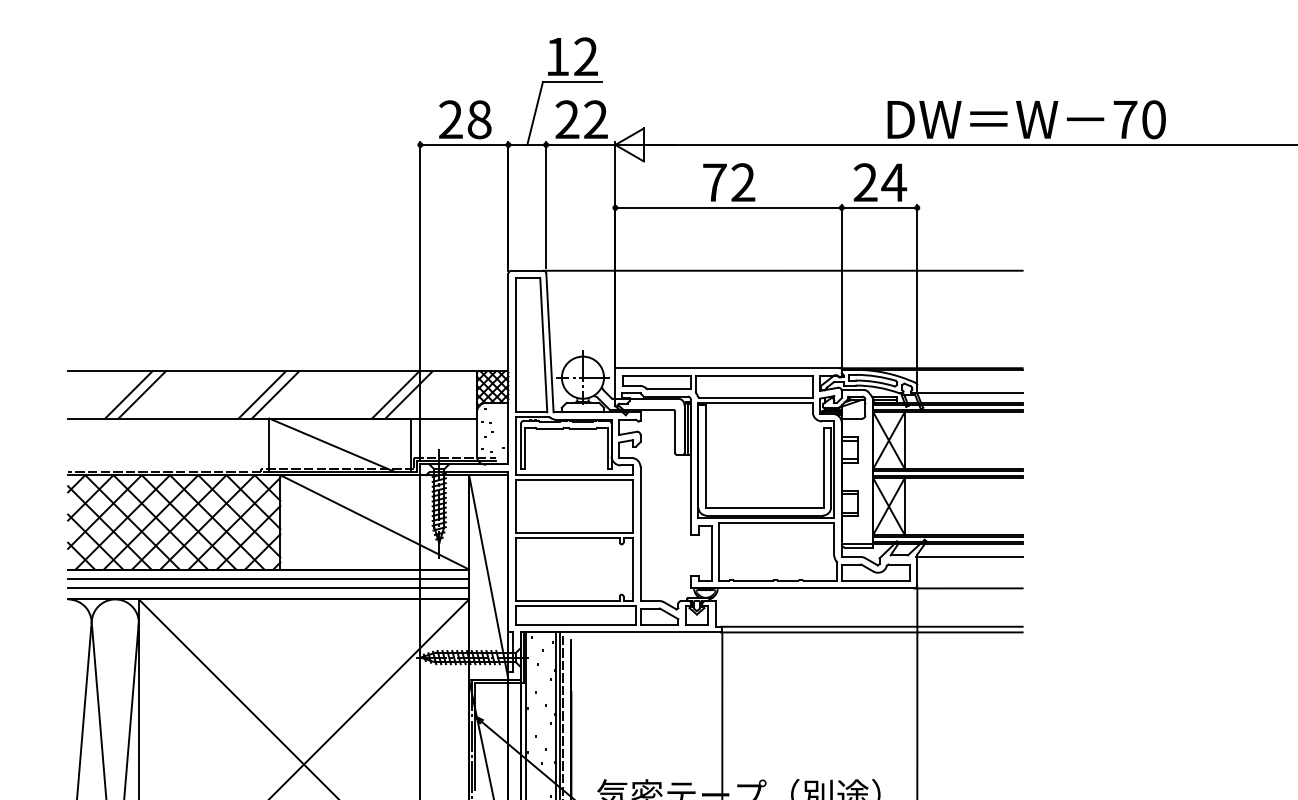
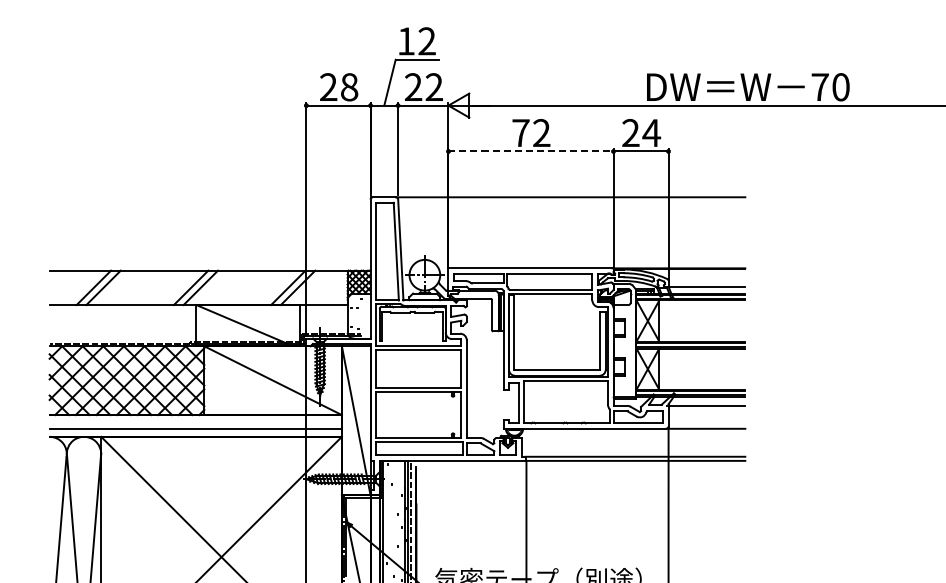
line: (729, 207) -> (531, 151), solid -> dashed
line: (268, 578) -> (195, 421), removed

